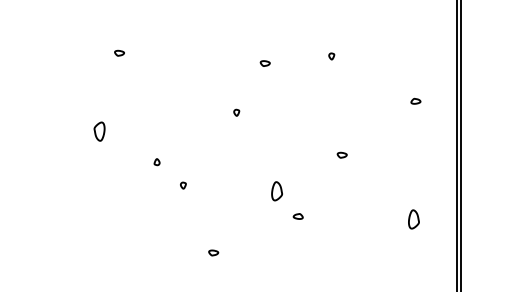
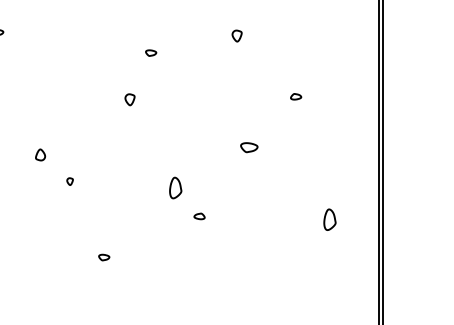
part: (331, 56) -> (237, 36), size x1.6
part: (264, 63) -> (150, 53), moved
part: (415, 100) -> (295, 95), moved
part: (236, 112) -> (129, 99), size x1.6
part: (341, 154) -> (248, 146), size x1.6
part: (156, 162) -> (39, 155), size x1.6

